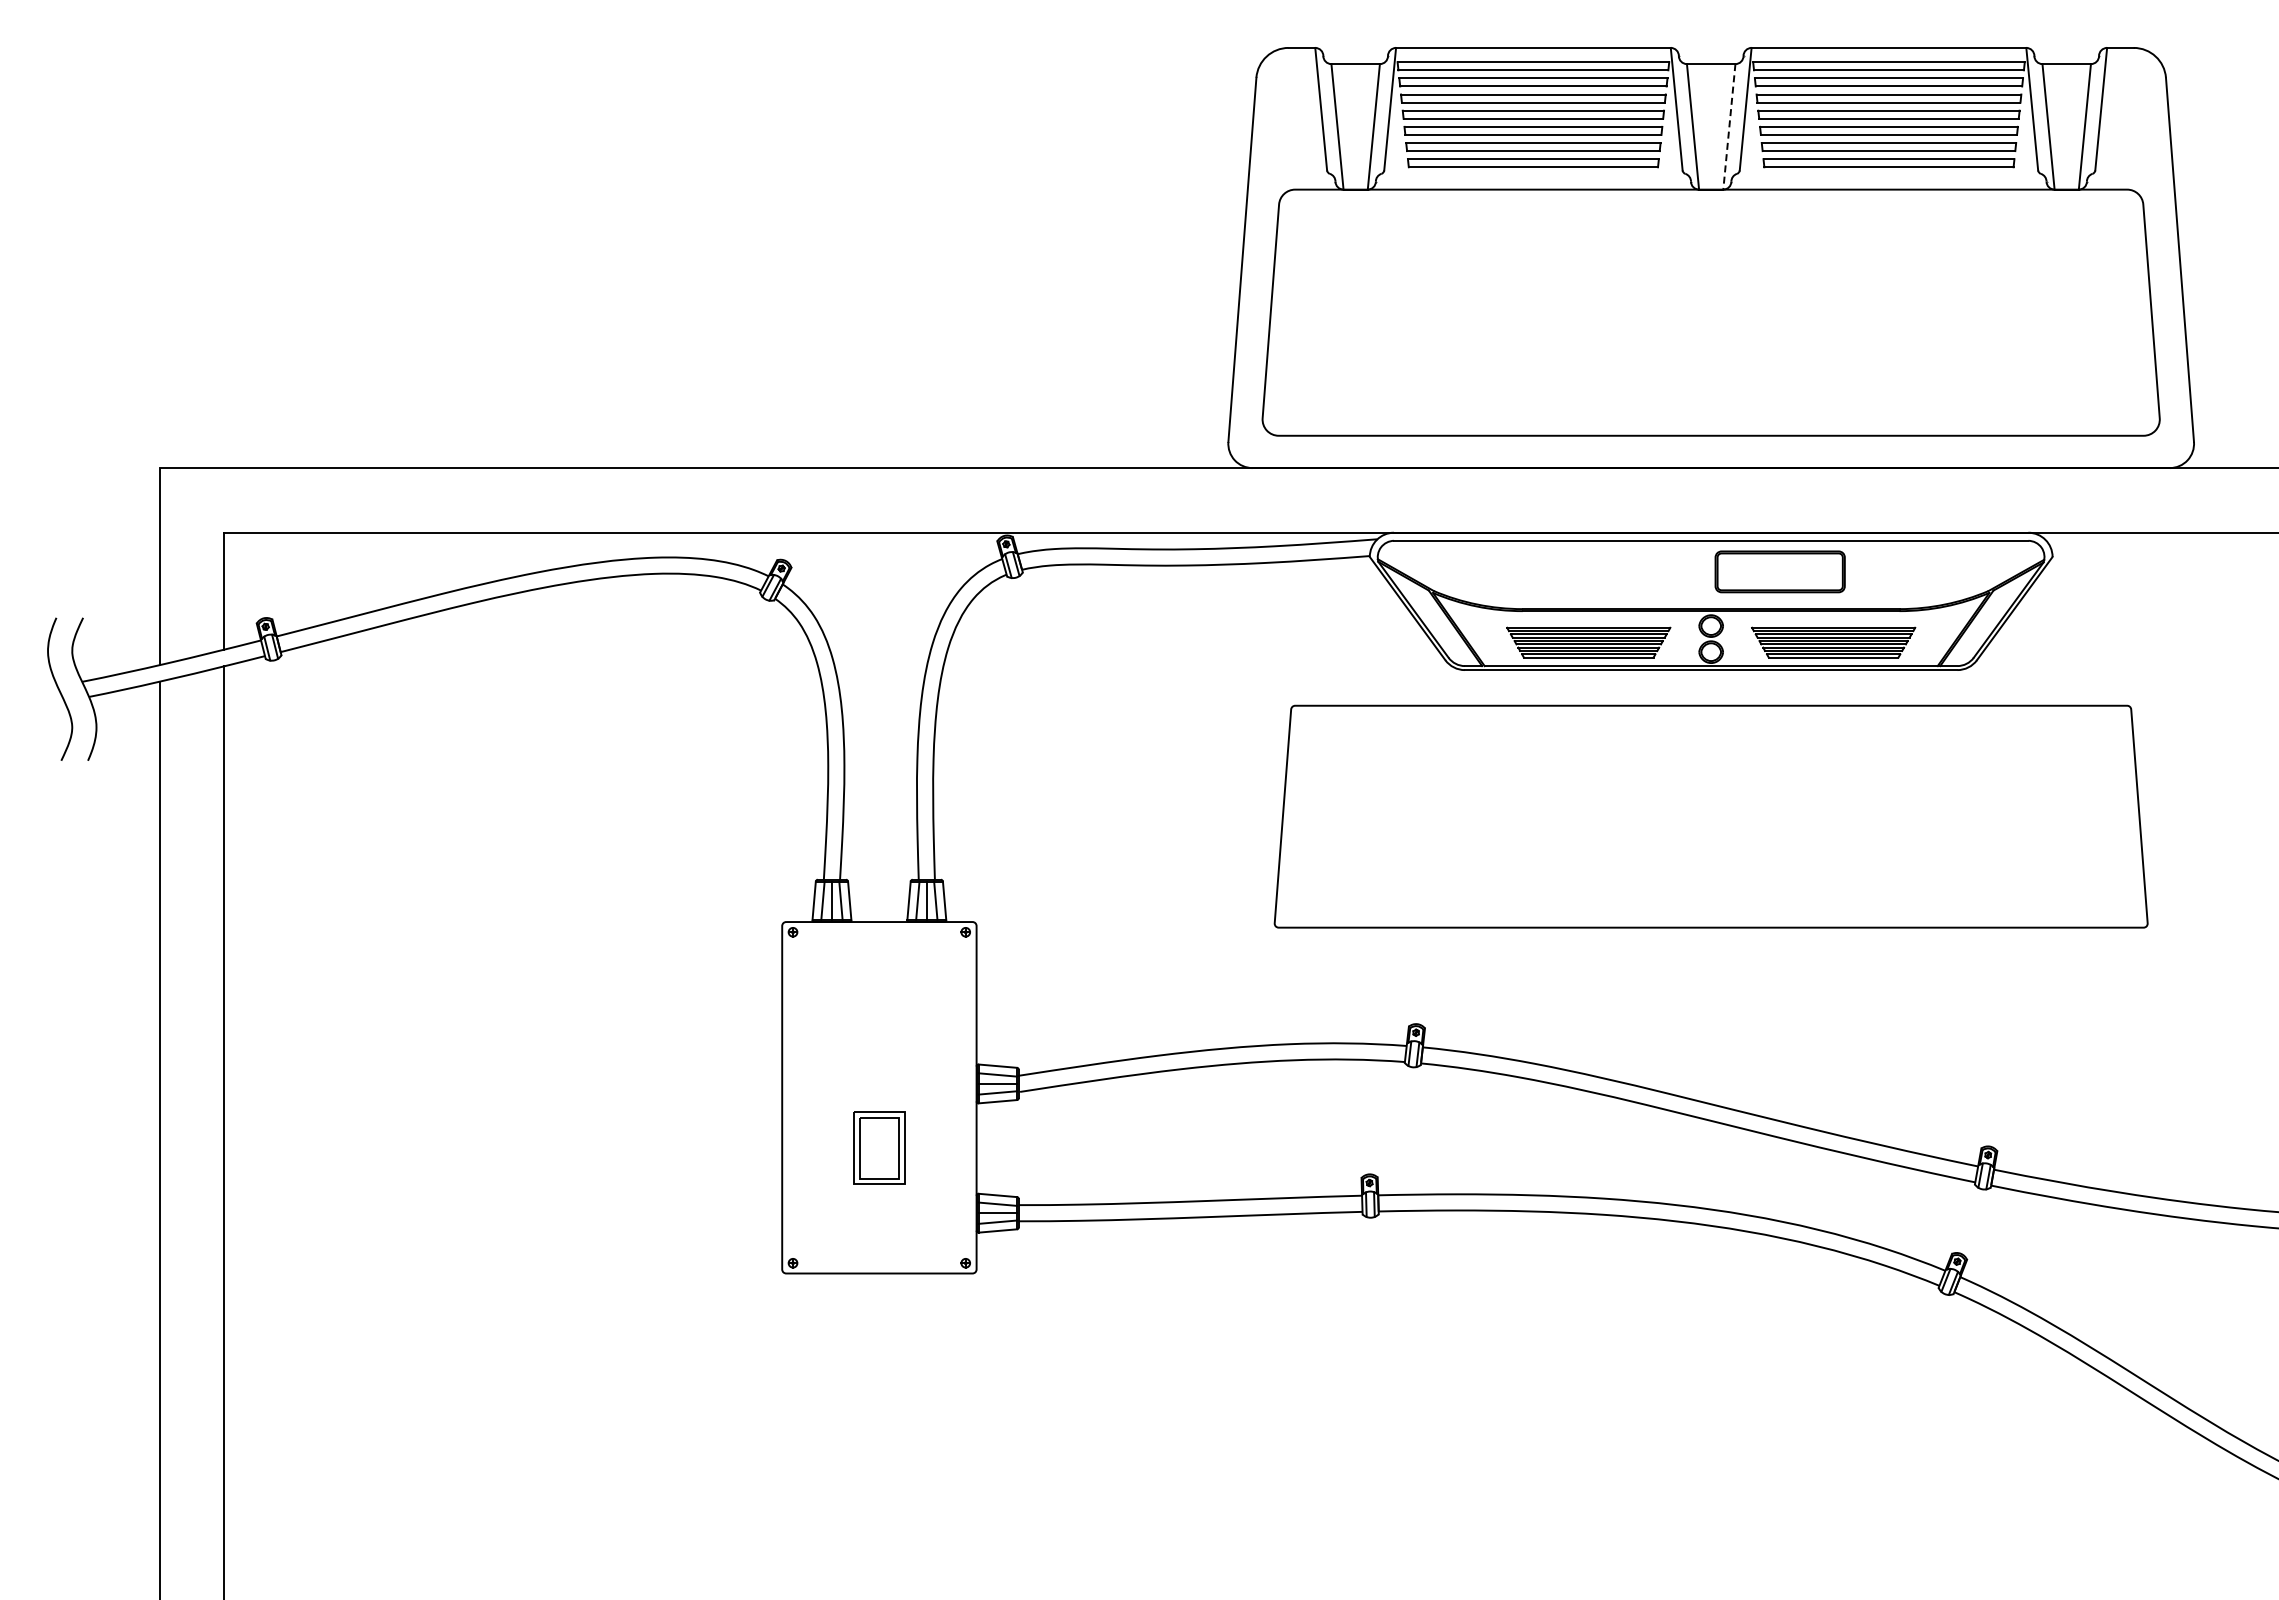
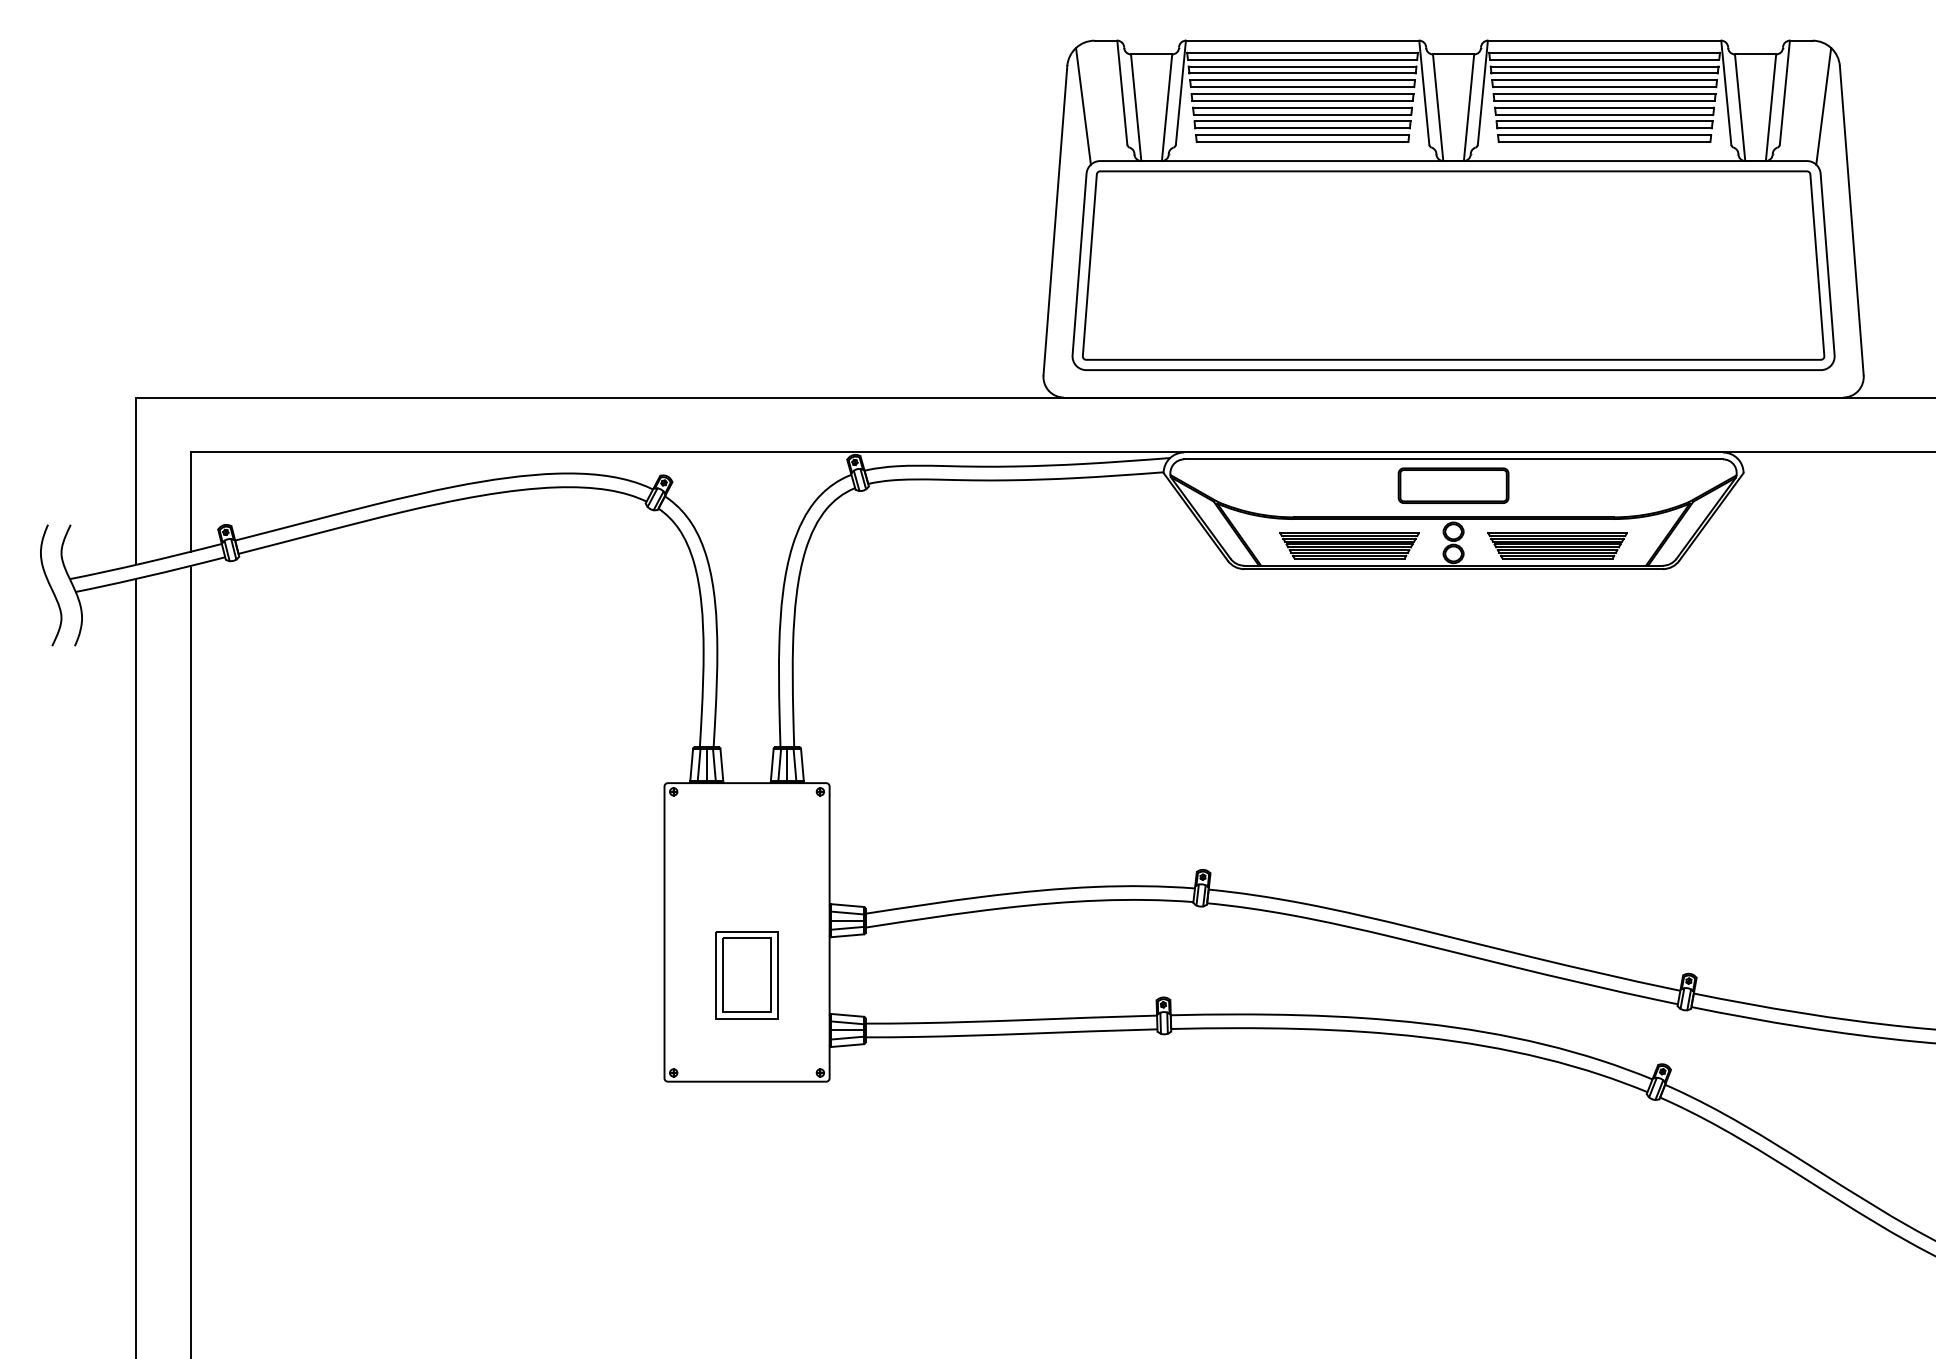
line: (1275, 124) -> (1083, 105), added
line: (2146, 124) -> (1823, 105), added
line: (1729, 127) -> (1469, 108), dashed -> solid
part: (1779, 571) -> (1453, 485), moved
part: (1710, 816) -> (1453, 265), moved
part: (879, 1148) -> (747, 975), size x1.43

